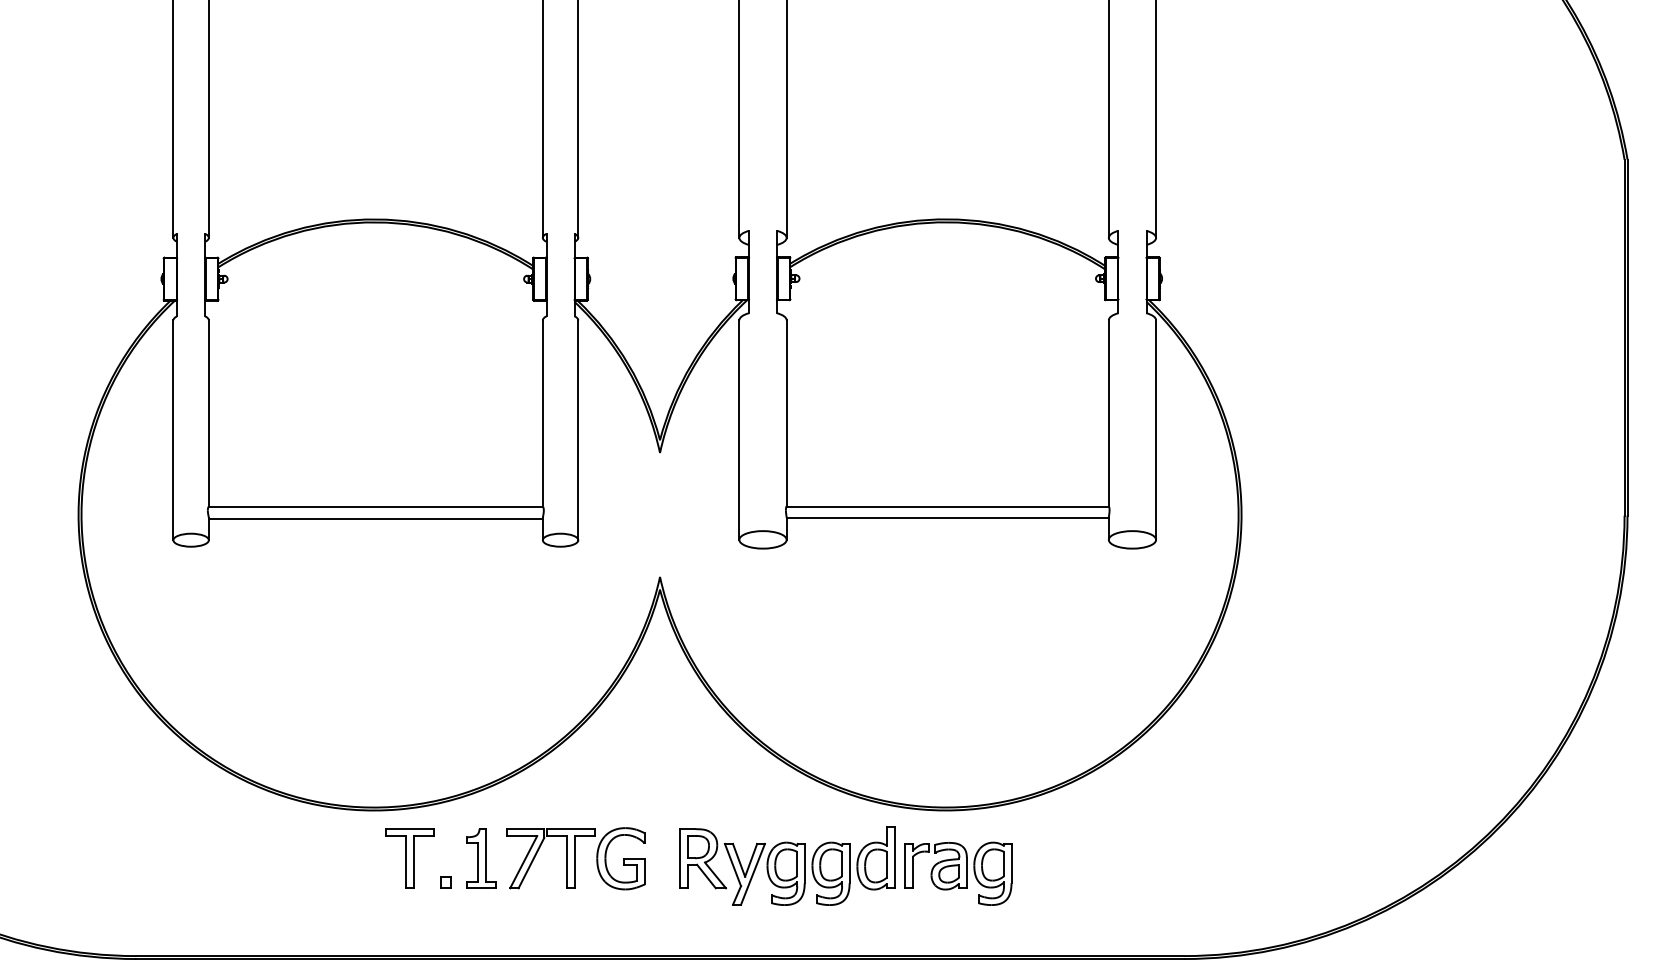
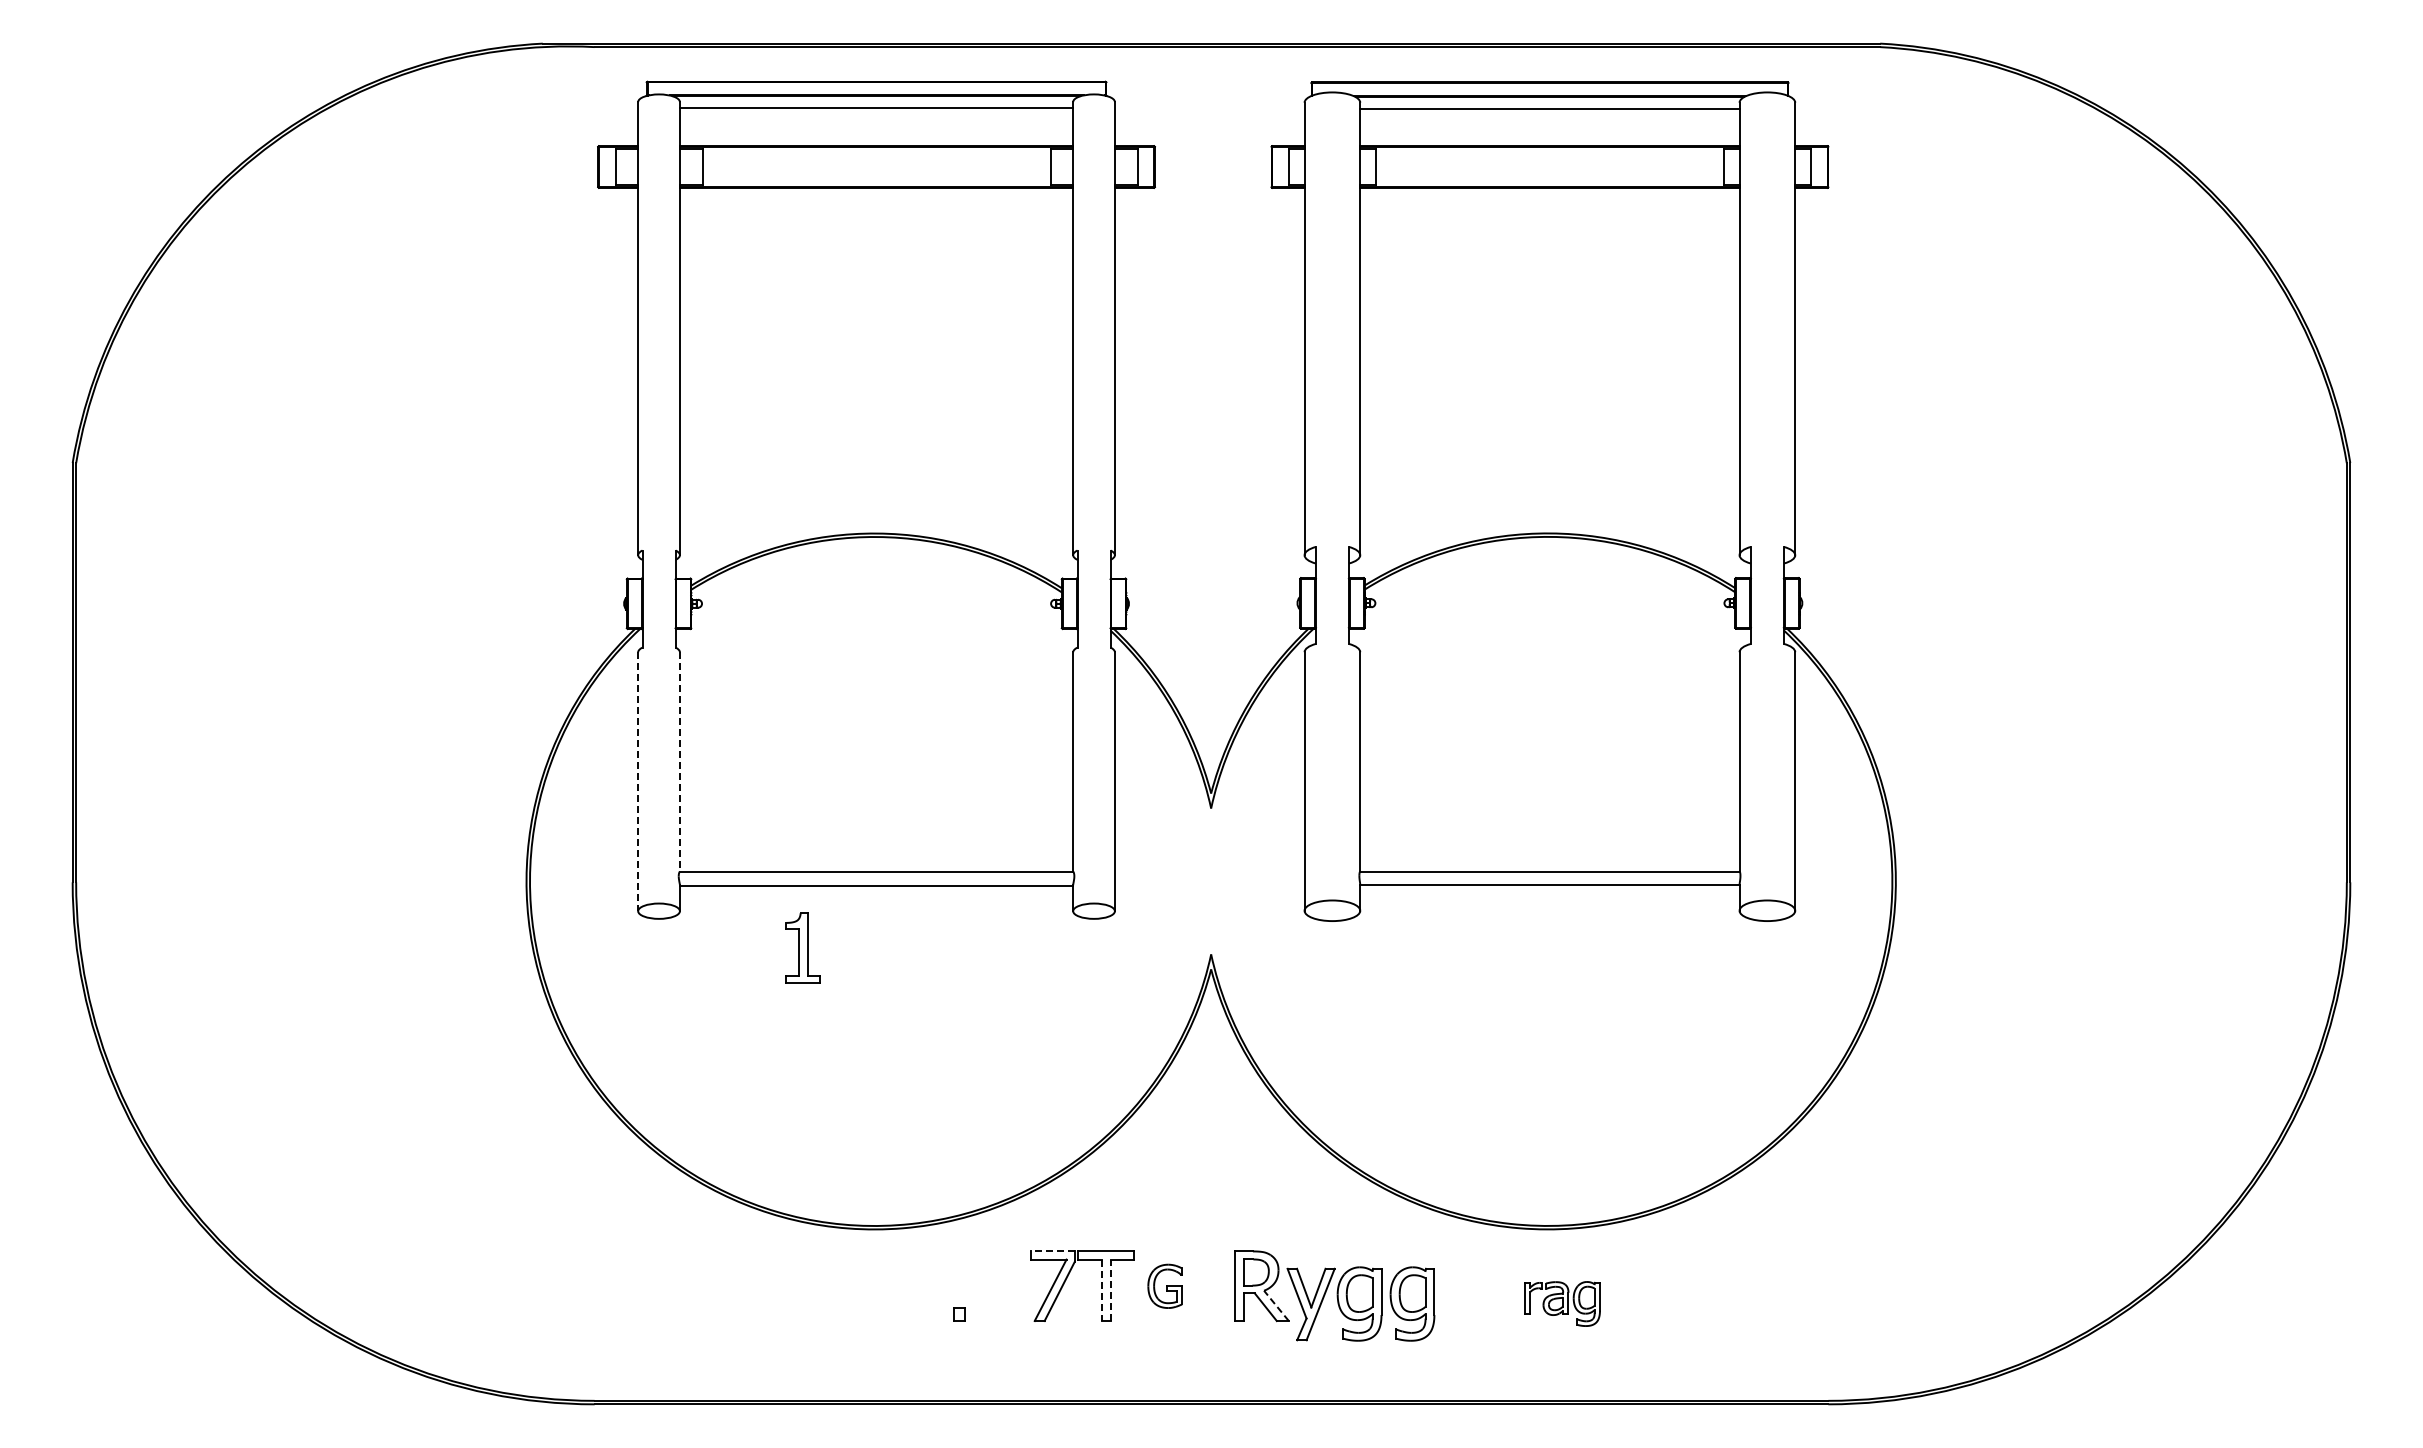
line: (208, 413) -> (679, 762), solid -> dashed
line: (173, 430) -> (638, 782), solid -> dashed
line: (525, 829) -> (1052, 1251), solid -> dashed
part: (409, 858) -> (916, 1285), removed
part: (481, 858) -> (802, 947), moved
part: (620, 858) -> (1164, 1286), size x0.6
part: (875, 858) -> (1464, 1285), removed
line: (566, 862) -> (1101, 1290), solid -> dashed
line: (574, 862) -> (1110, 1290), solid -> dashed
part: (958, 873) -> (1562, 1303), size x0.6
line: (715, 875) -> (1276, 1305), solid -> dashed

